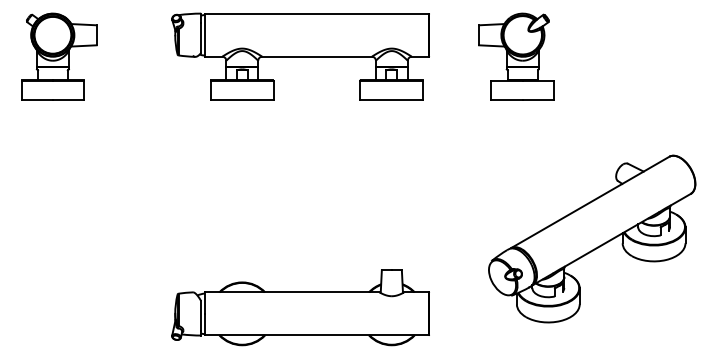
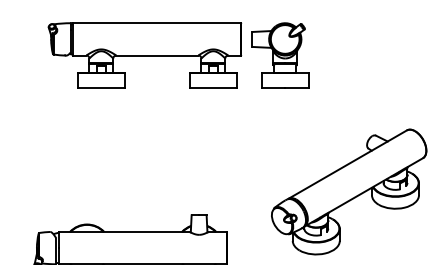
part: (300, 56) -> (144, 55), moved
part: (516, 56) -> (280, 55), moved

